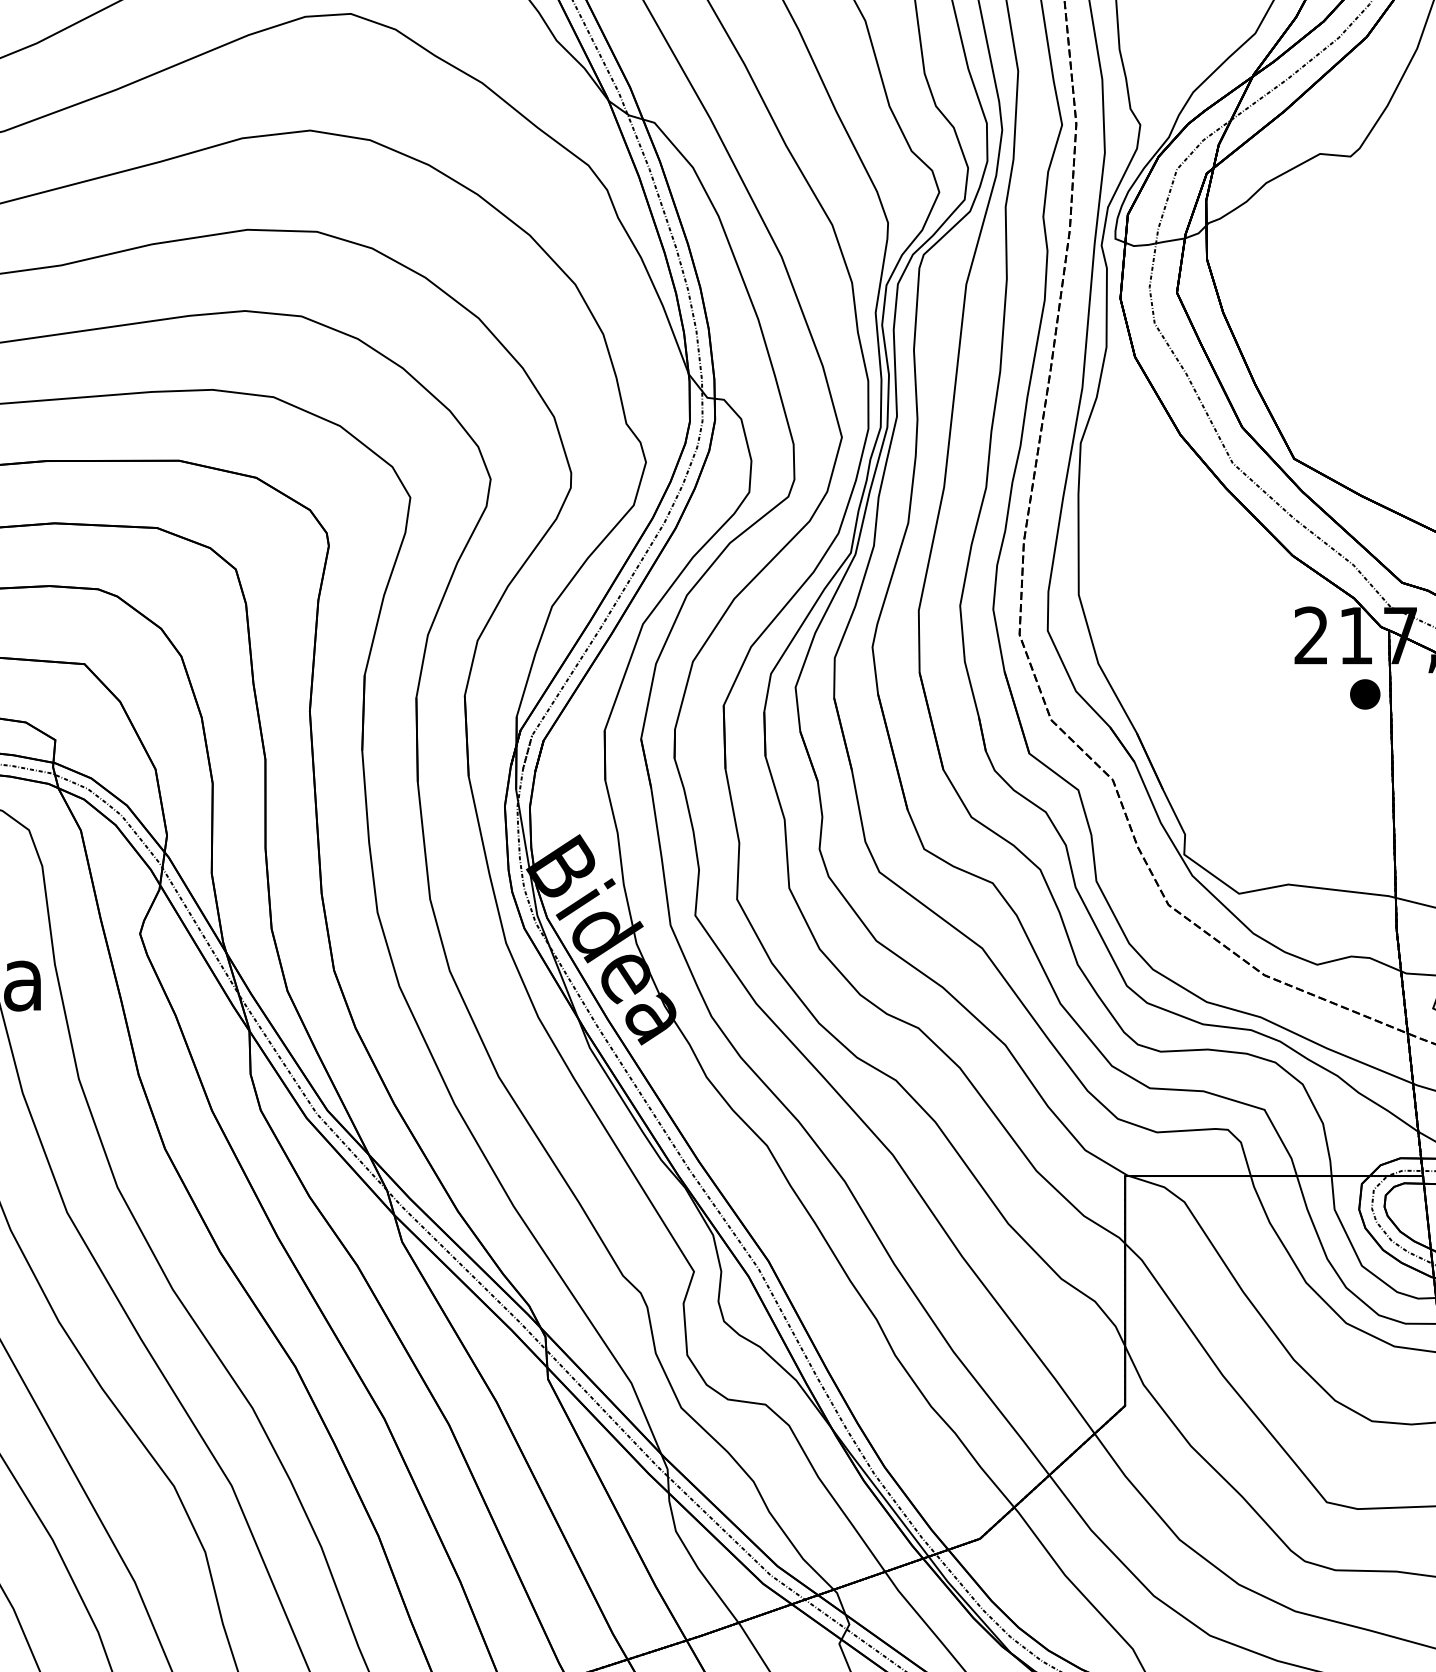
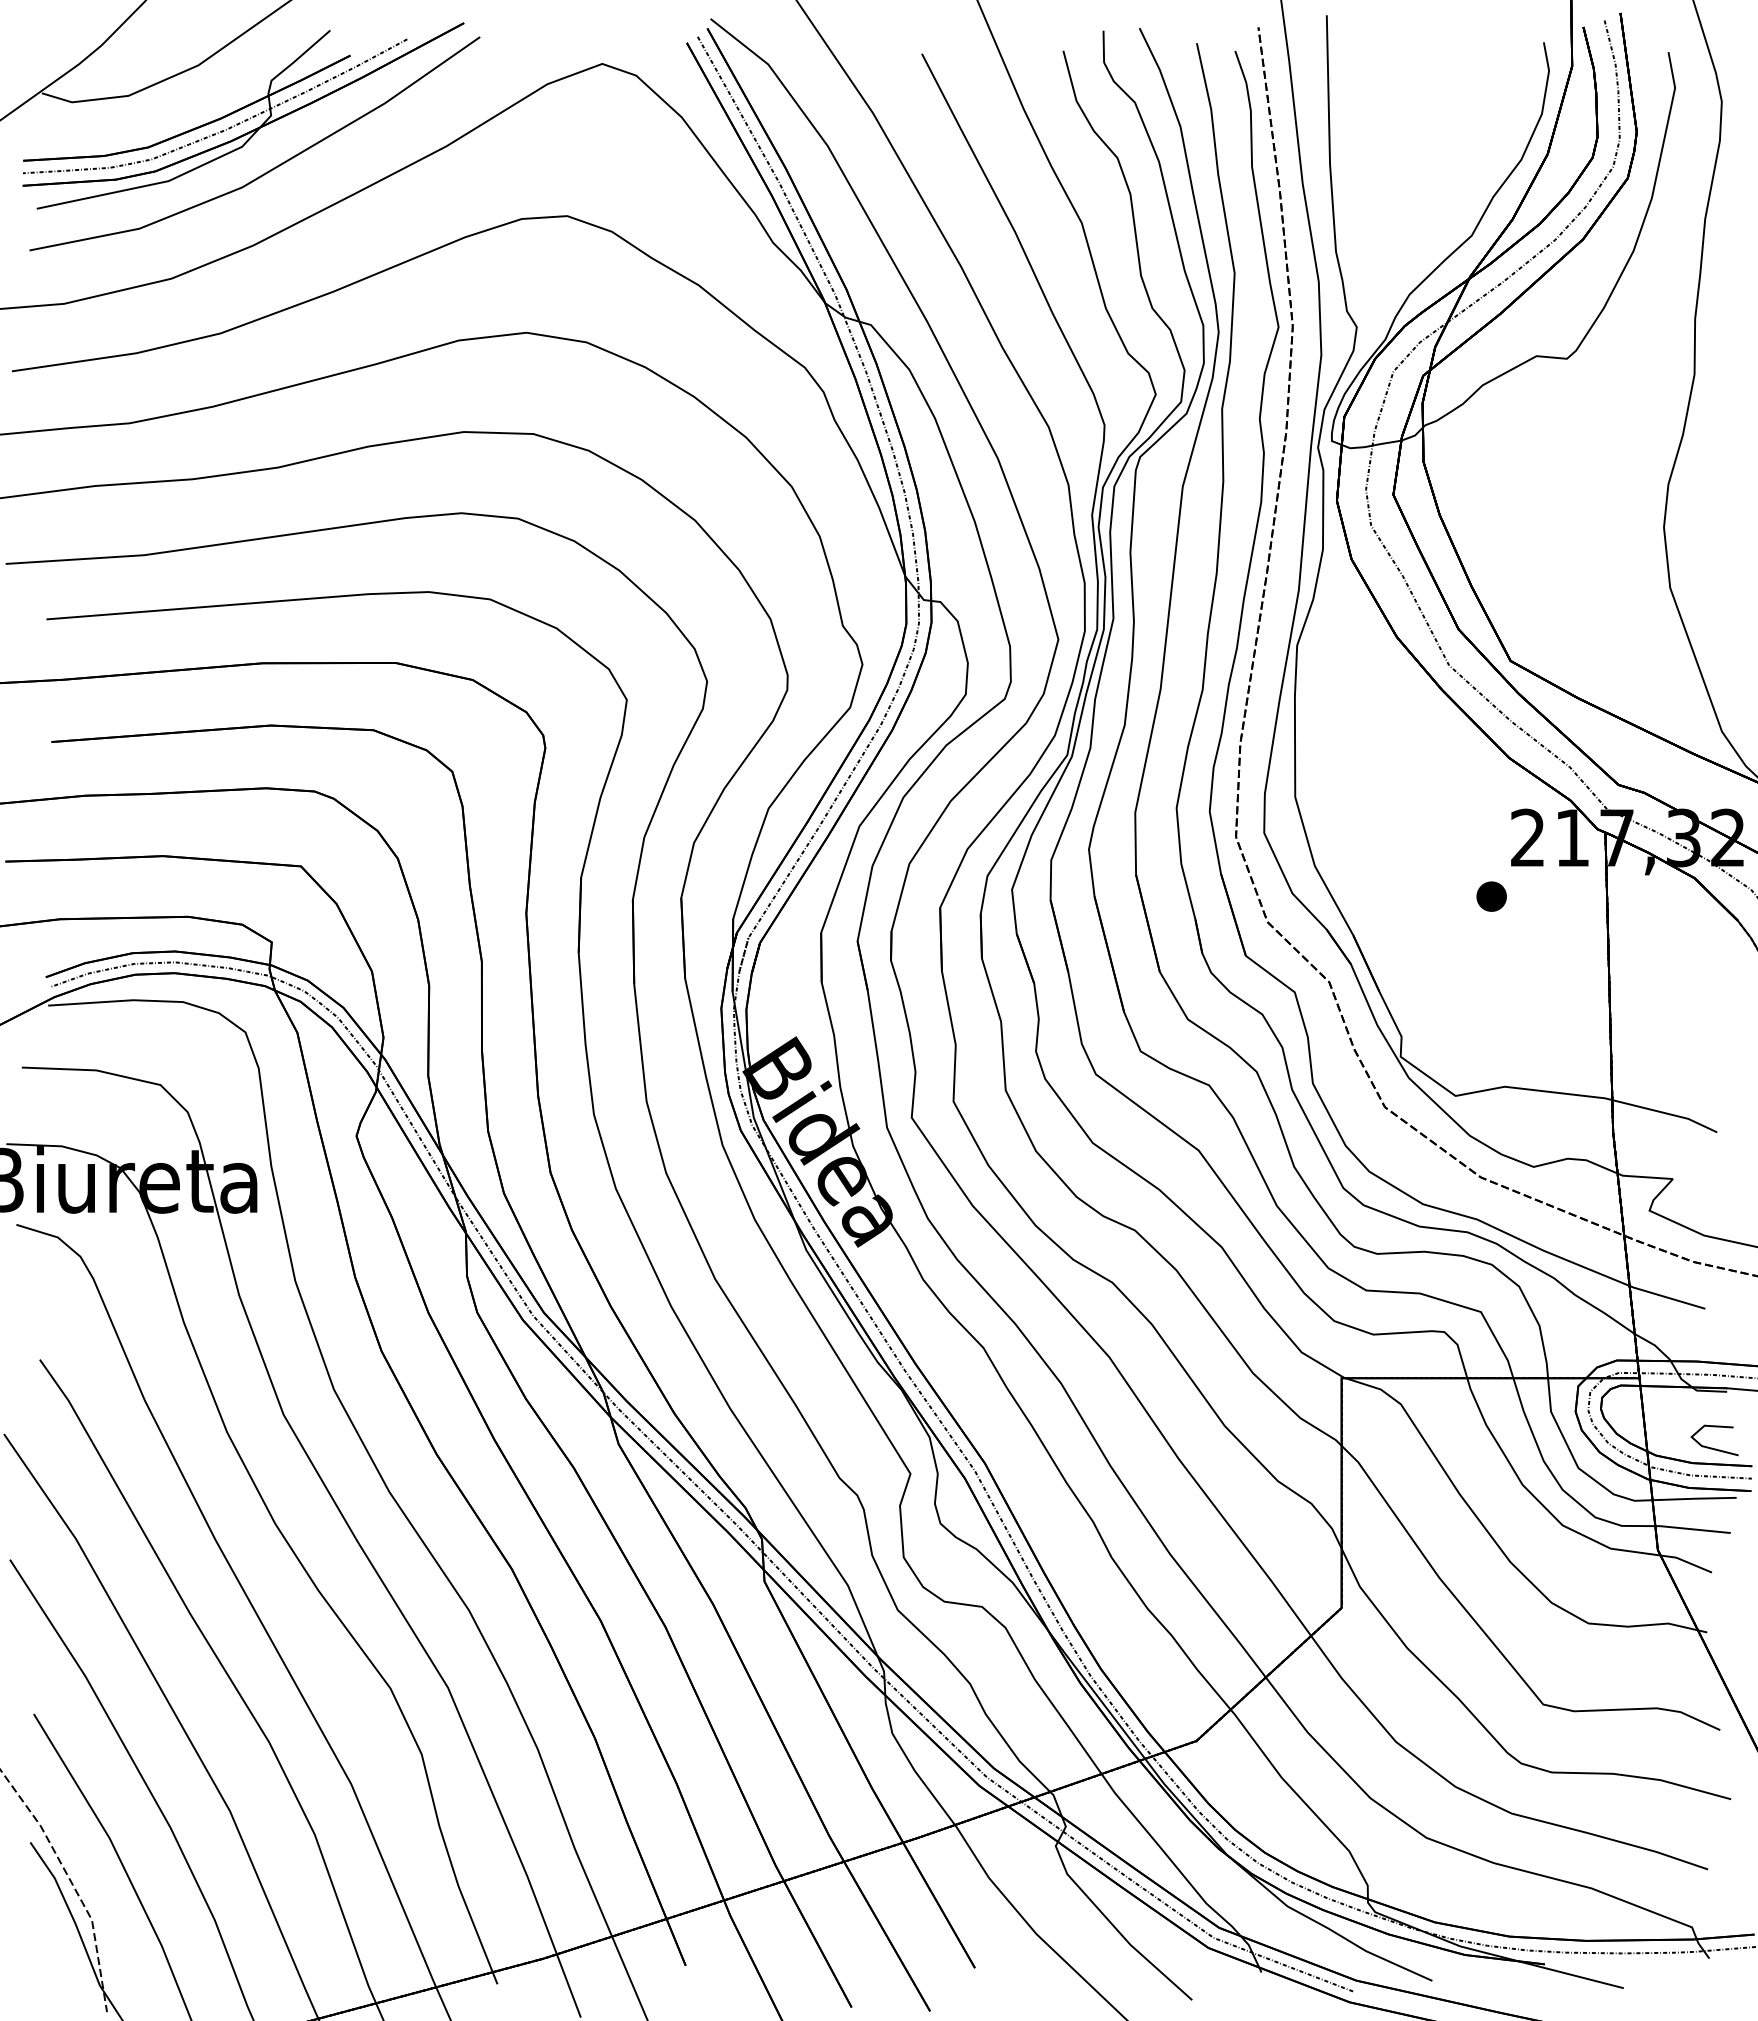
part: (1365, 694) -> (1491, 896), moved

